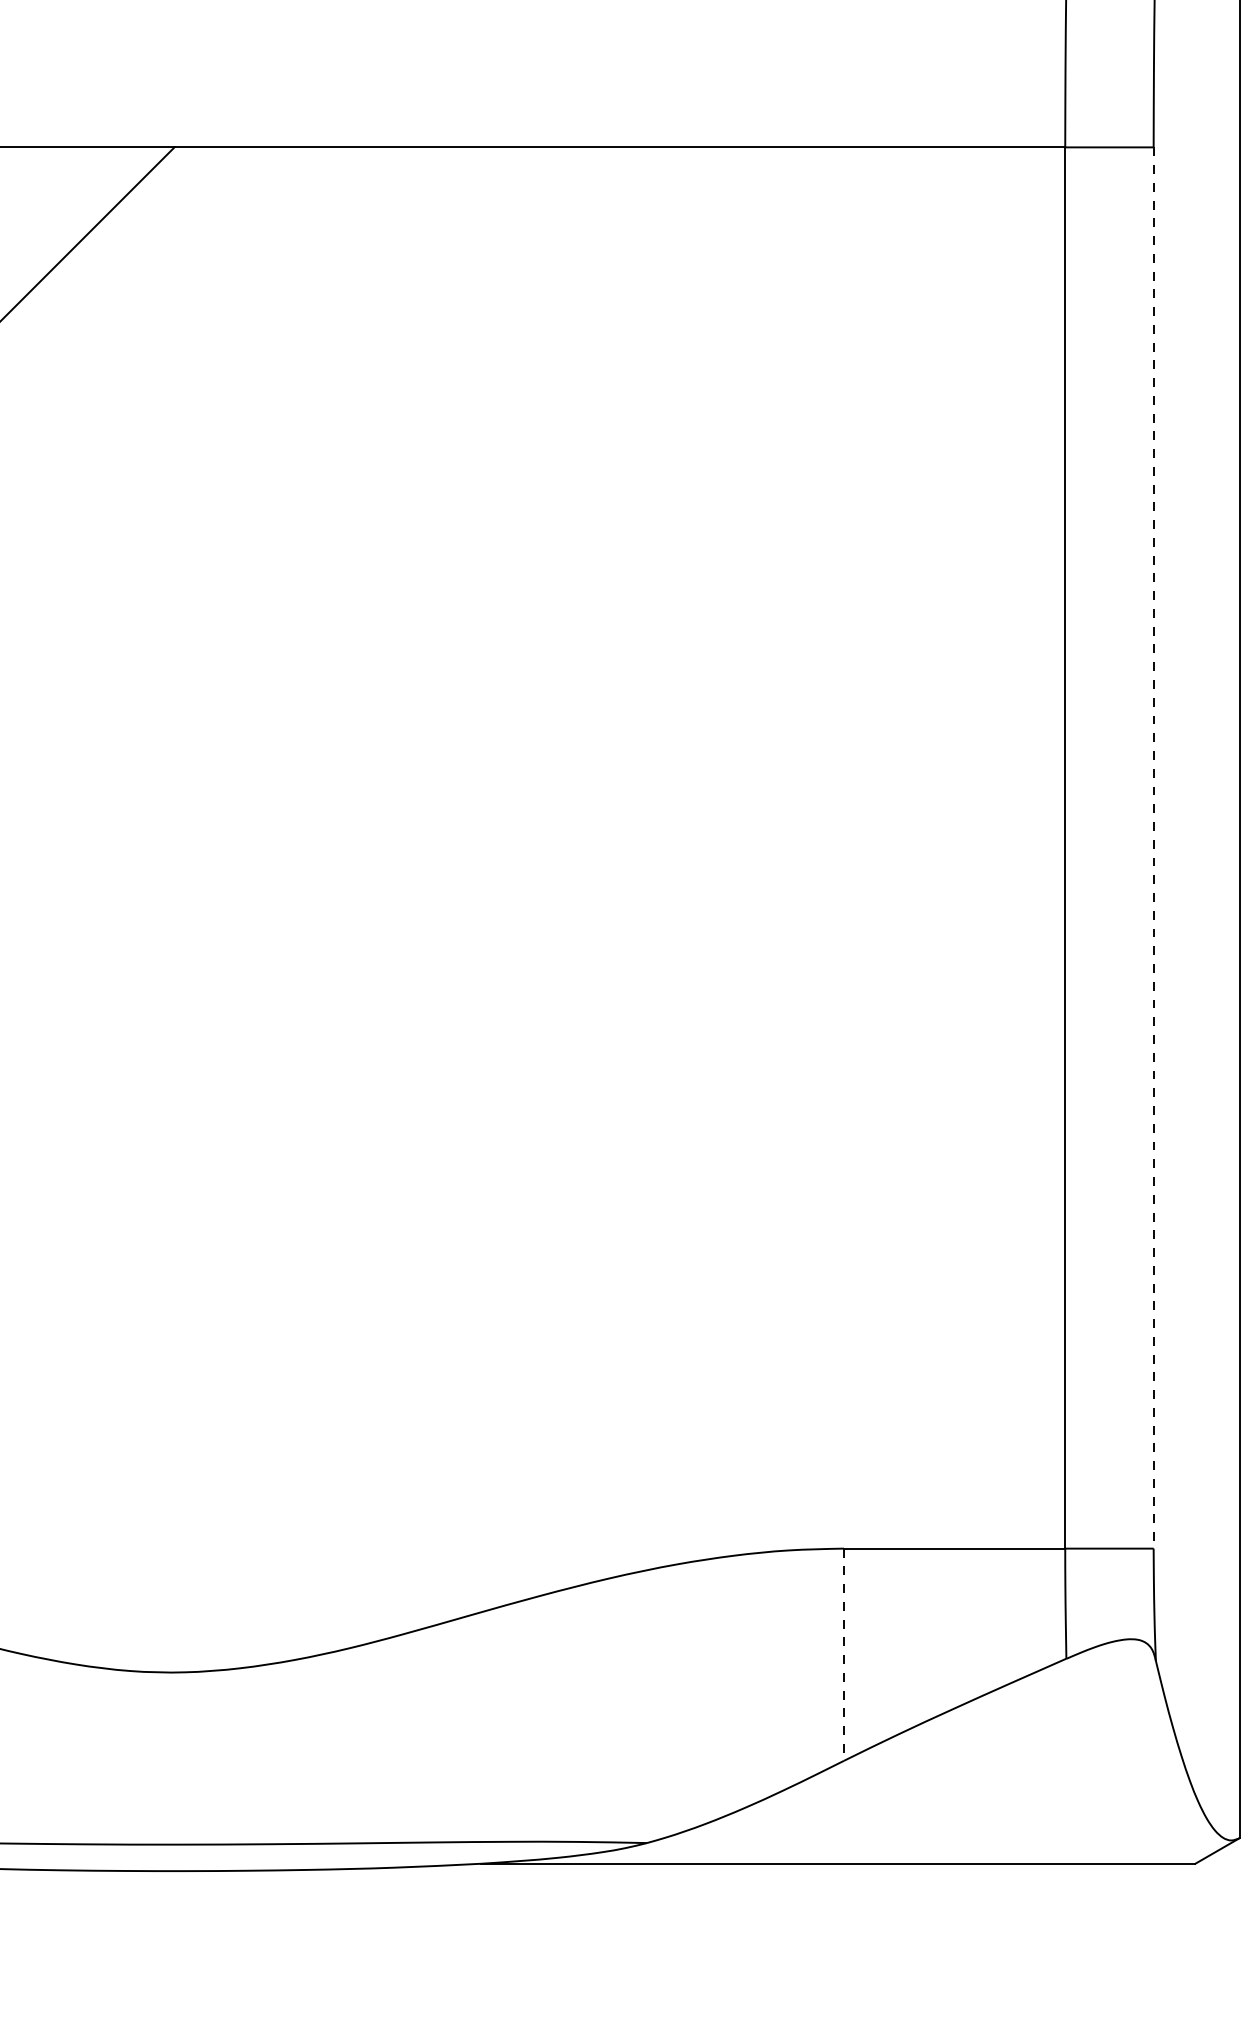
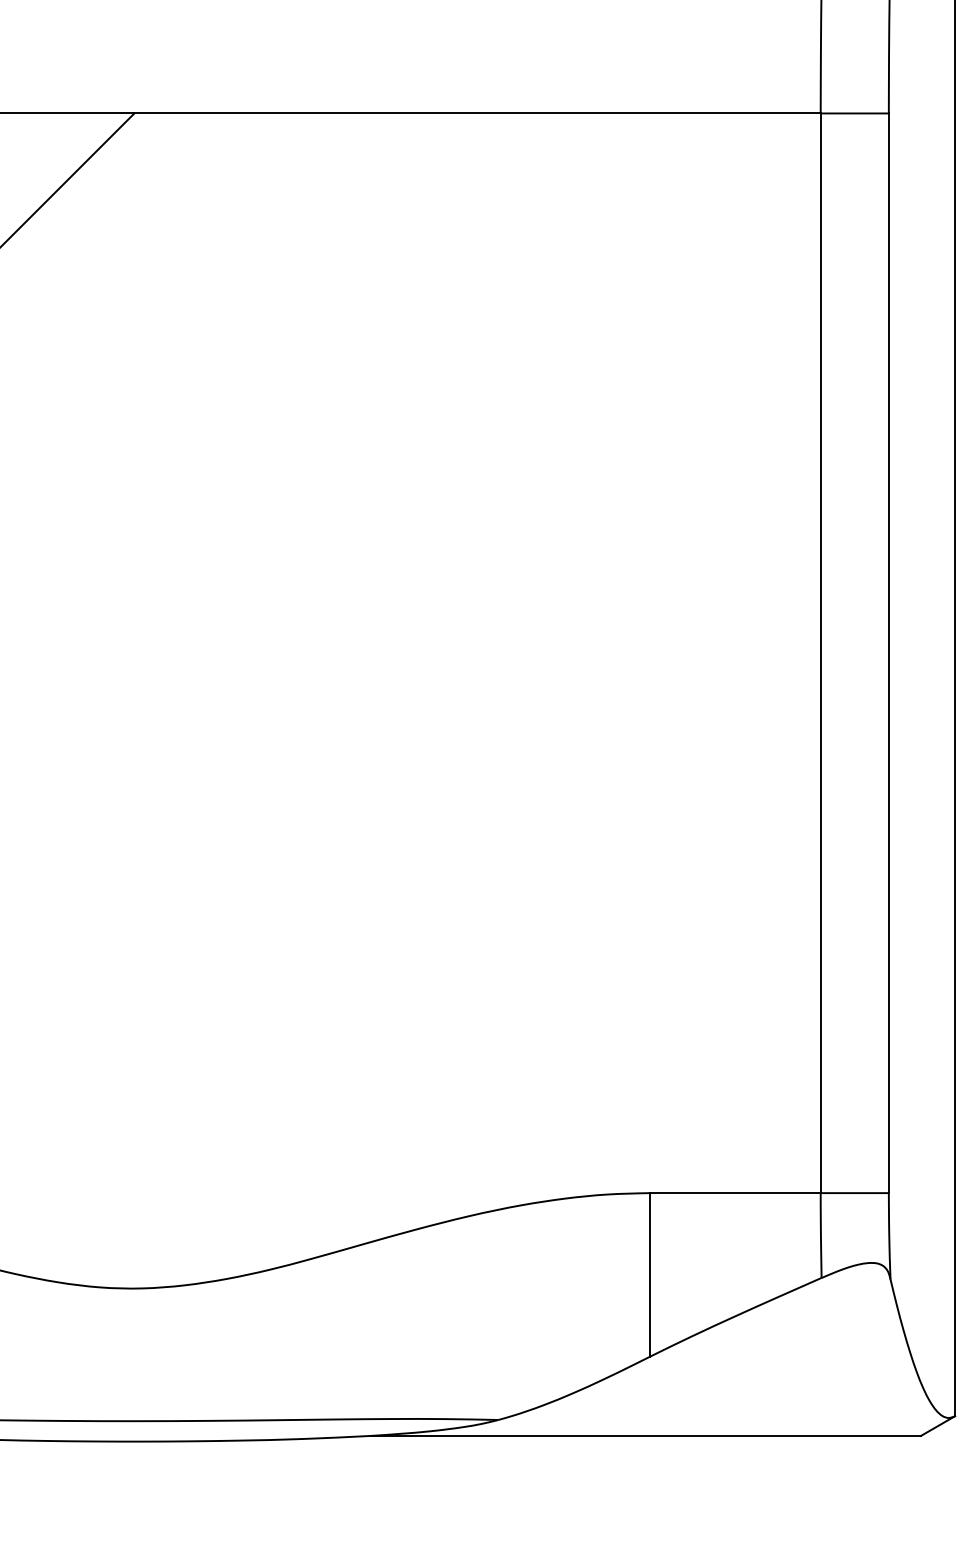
line: (1153, 848) -> (888, 653), dashed -> solid
line: (843, 1655) -> (649, 1275), dashed -> solid

